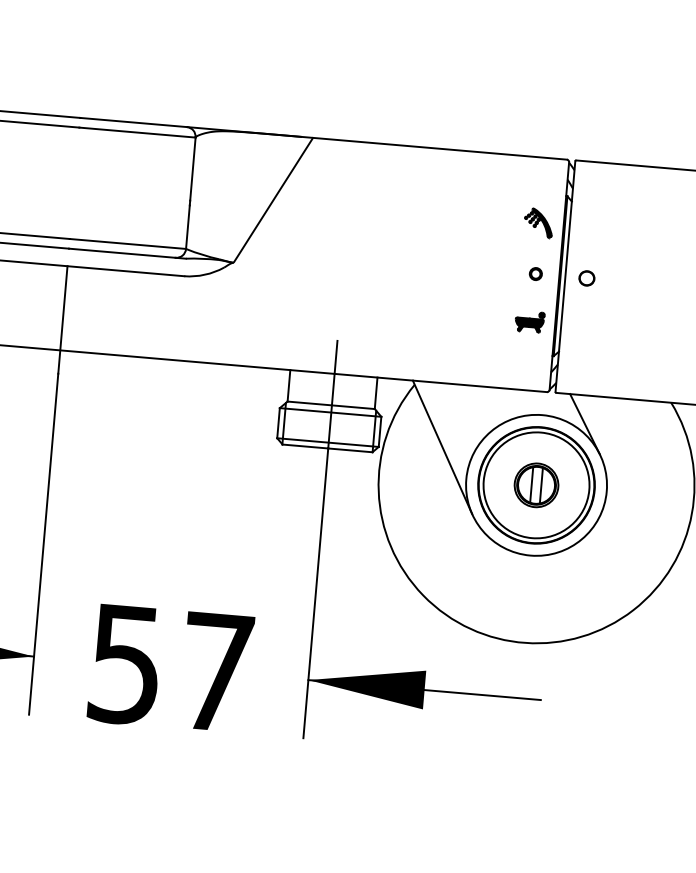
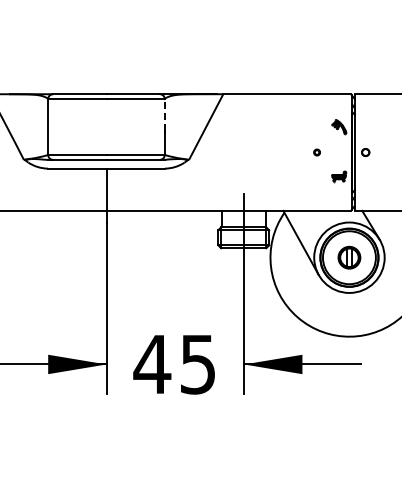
line: (192, 168) -> (164, 114), solid -> dashed
part: (534, 273) -> (316, 152), moved
text: (169, 668) -> (174, 364), 57 -> 45

